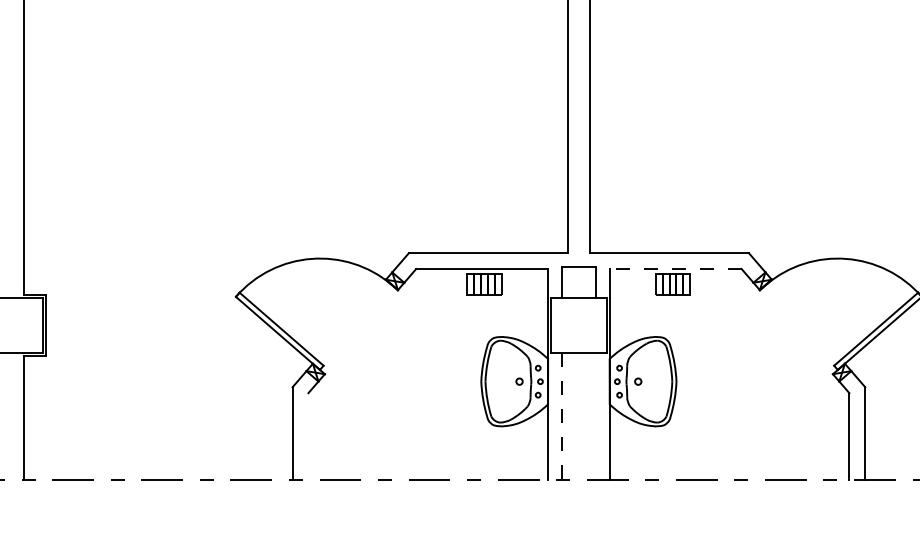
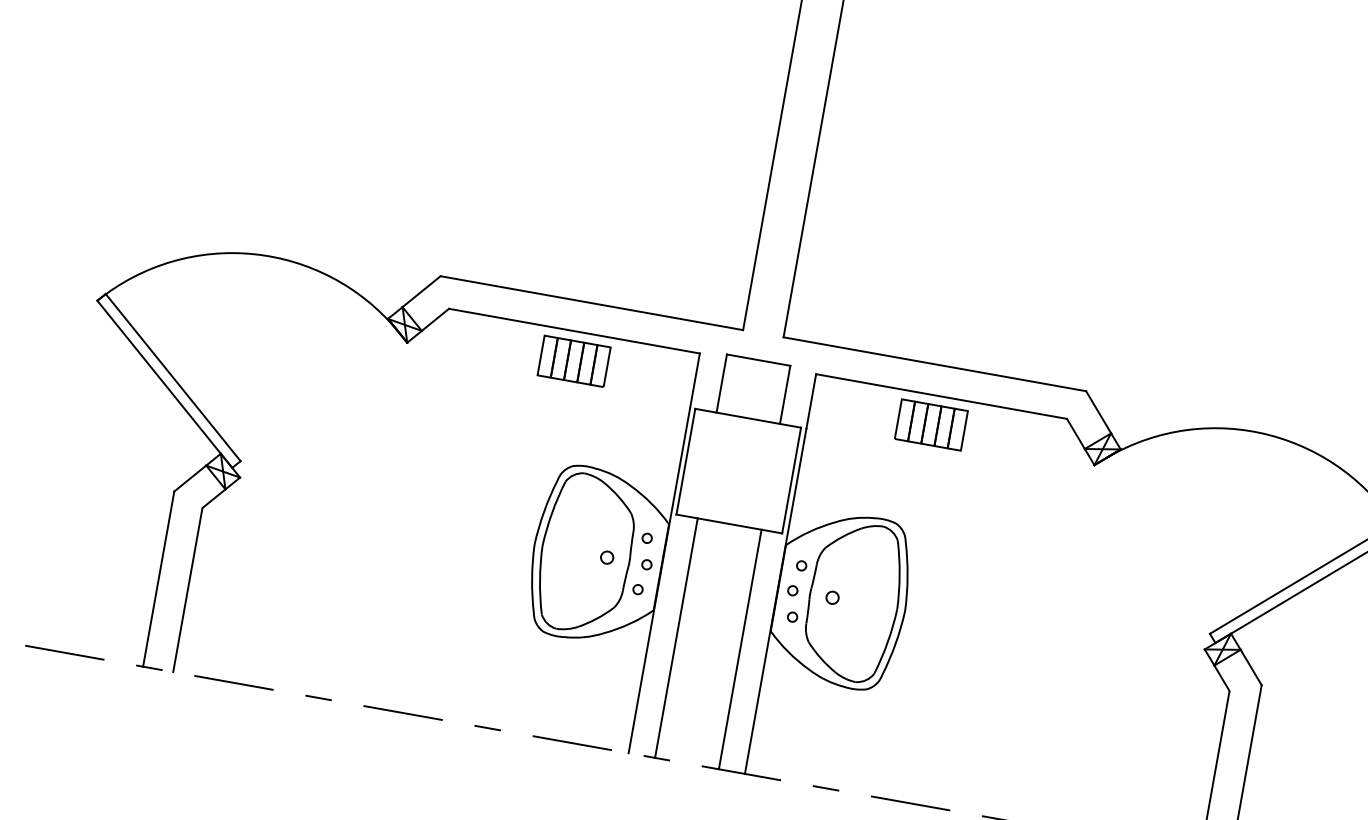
line: (675, 269) -> (941, 397), dashed -> solid
line: (562, 416) -> (676, 638), dashed -> solid
line: (595, 416) -> (739, 649), added
line: (308, 436) -> (187, 590), added

